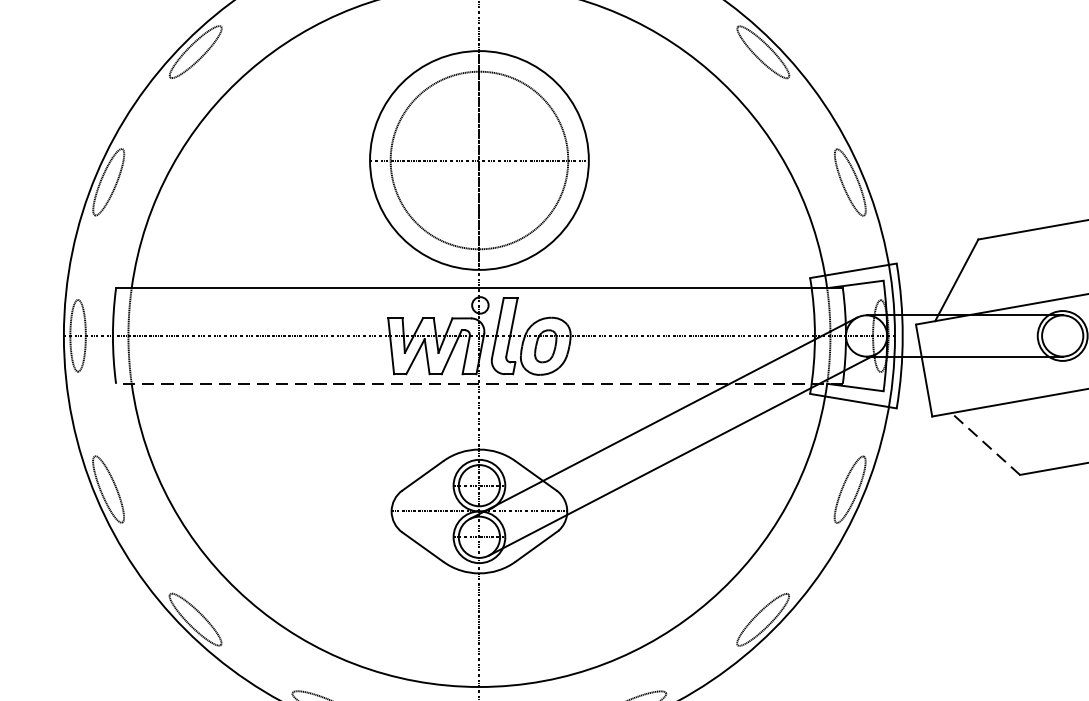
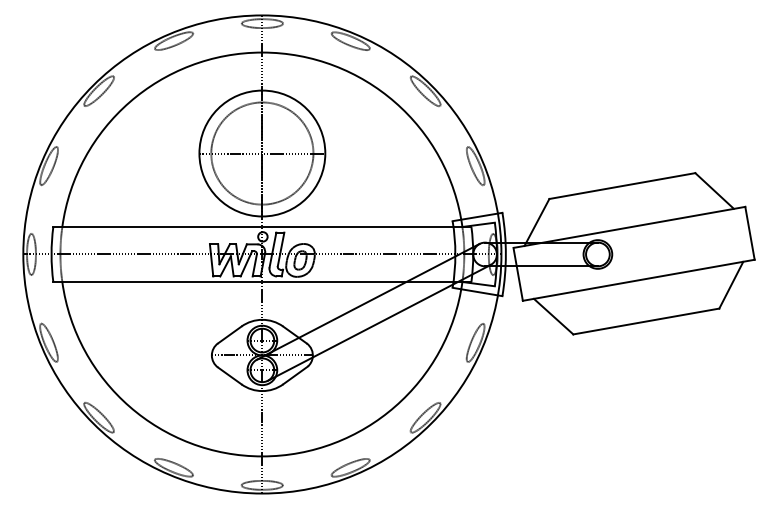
line: (477, 384) -> (261, 282), dashed -> solid
line: (985, 443) -> (553, 316), dashed -> solid

